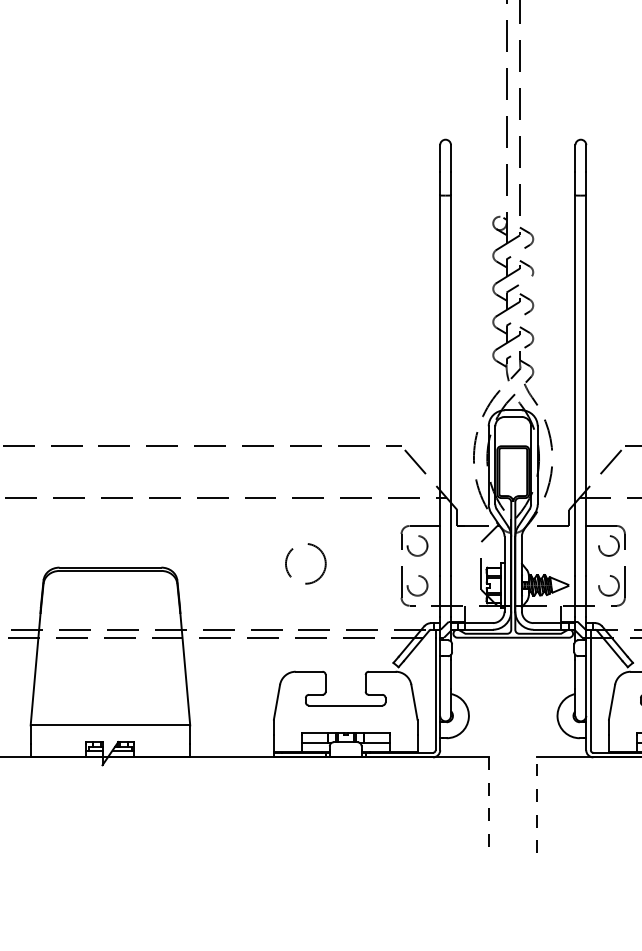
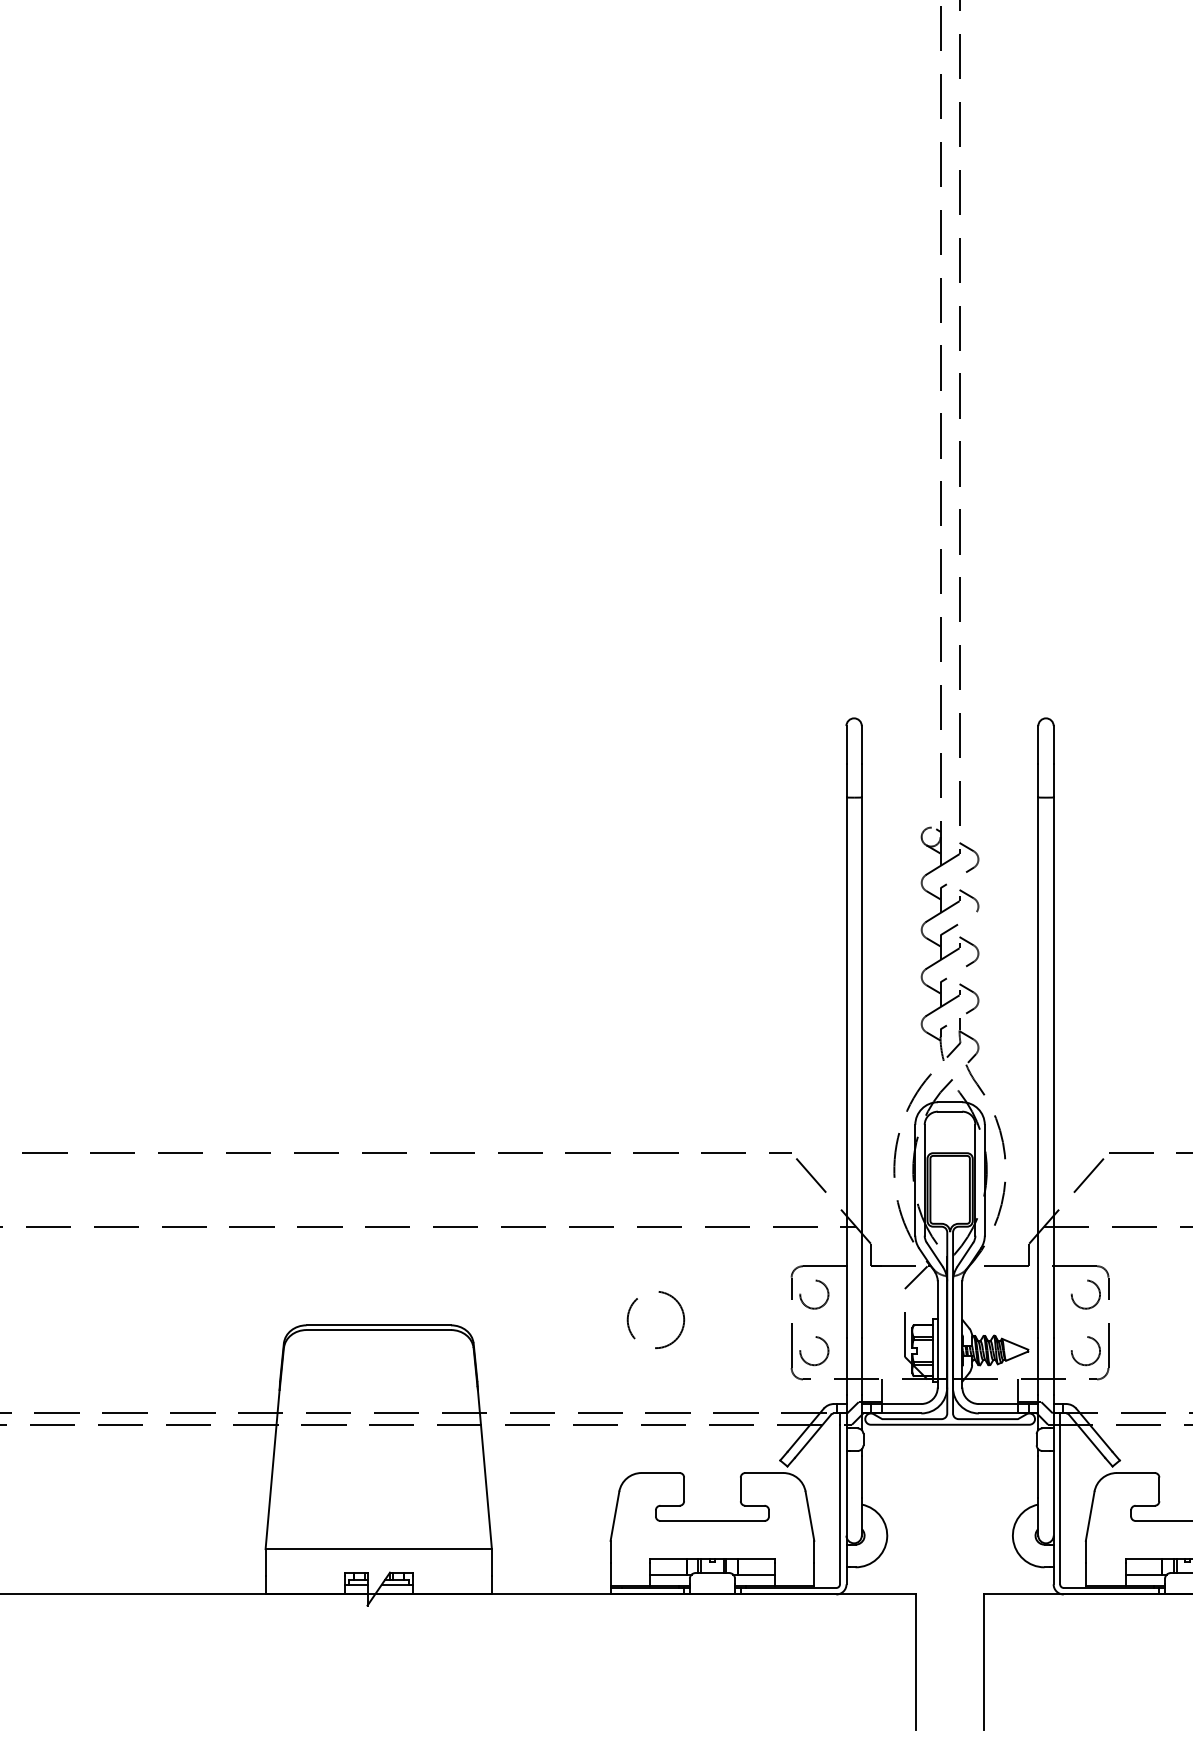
line: (489, 805) -> (916, 1662), dashed -> solid
line: (537, 805) -> (984, 1662), dashed -> solid

